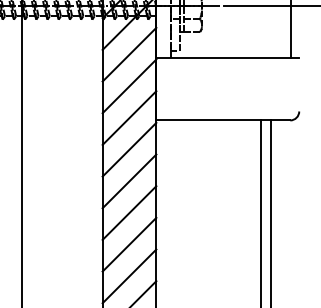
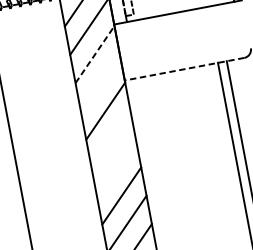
line: (129, 86) -> (95, 54), solid -> dashed
line: (129, 117) -> (100, 82), removed
line: (223, 120) -> (184, 69), solid -> dashed
line: (129, 181) -> (111, 139), removed
line: (129, 212) -> (116, 167), removed

